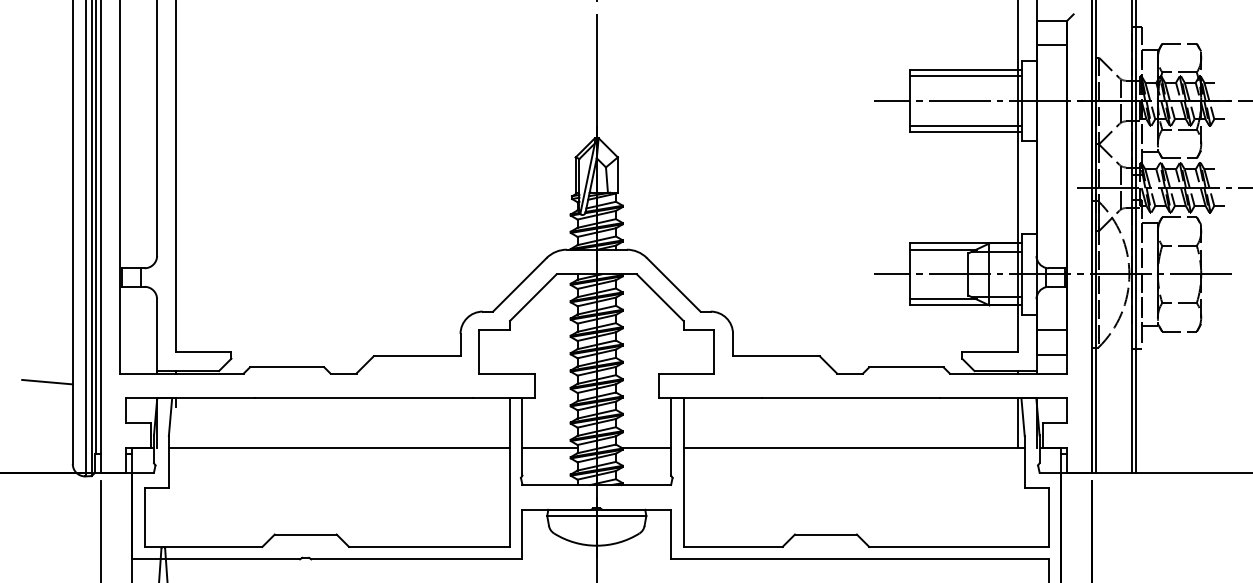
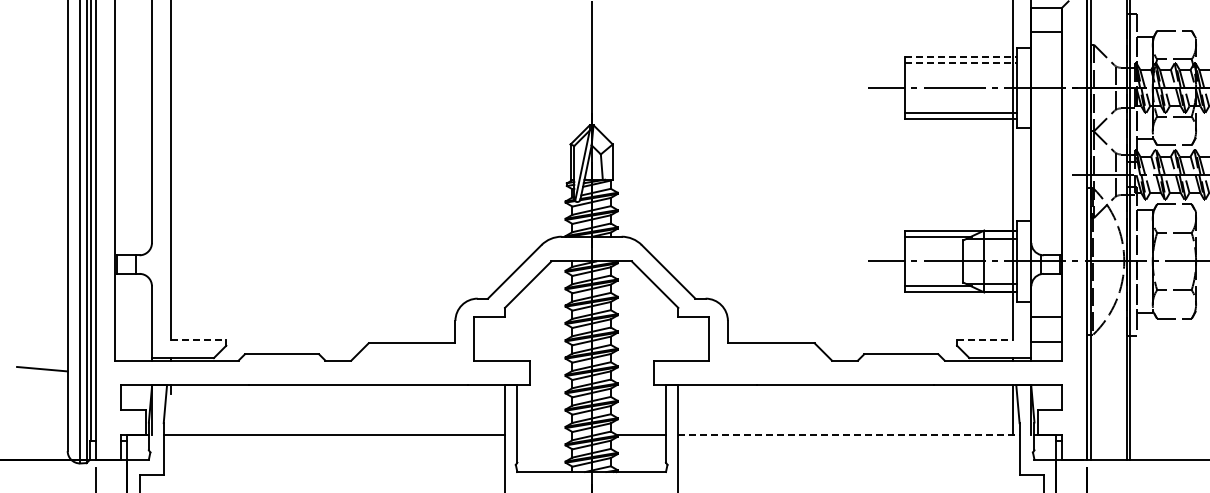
line: (965, 70) -> (960, 57), solid -> dashed
line: (965, 76) -> (960, 63), solid -> dashed
line: (203, 352) -> (198, 339), solid -> dashed
line: (990, 352) -> (985, 339), solid -> dashed
line: (549, 447) -> (544, 434), removed
line: (854, 447) -> (849, 434), solid -> dashed

